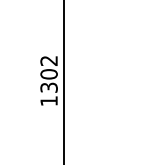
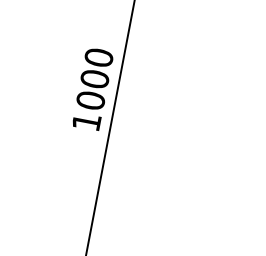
text: (48, 73) -> (94, 77), 1302 -> 1000

